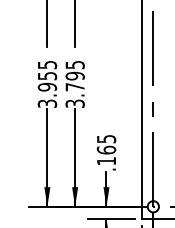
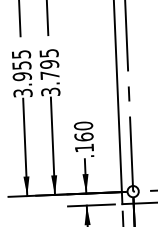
text: (106, 138) -> (83, 125), .165 -> .160

